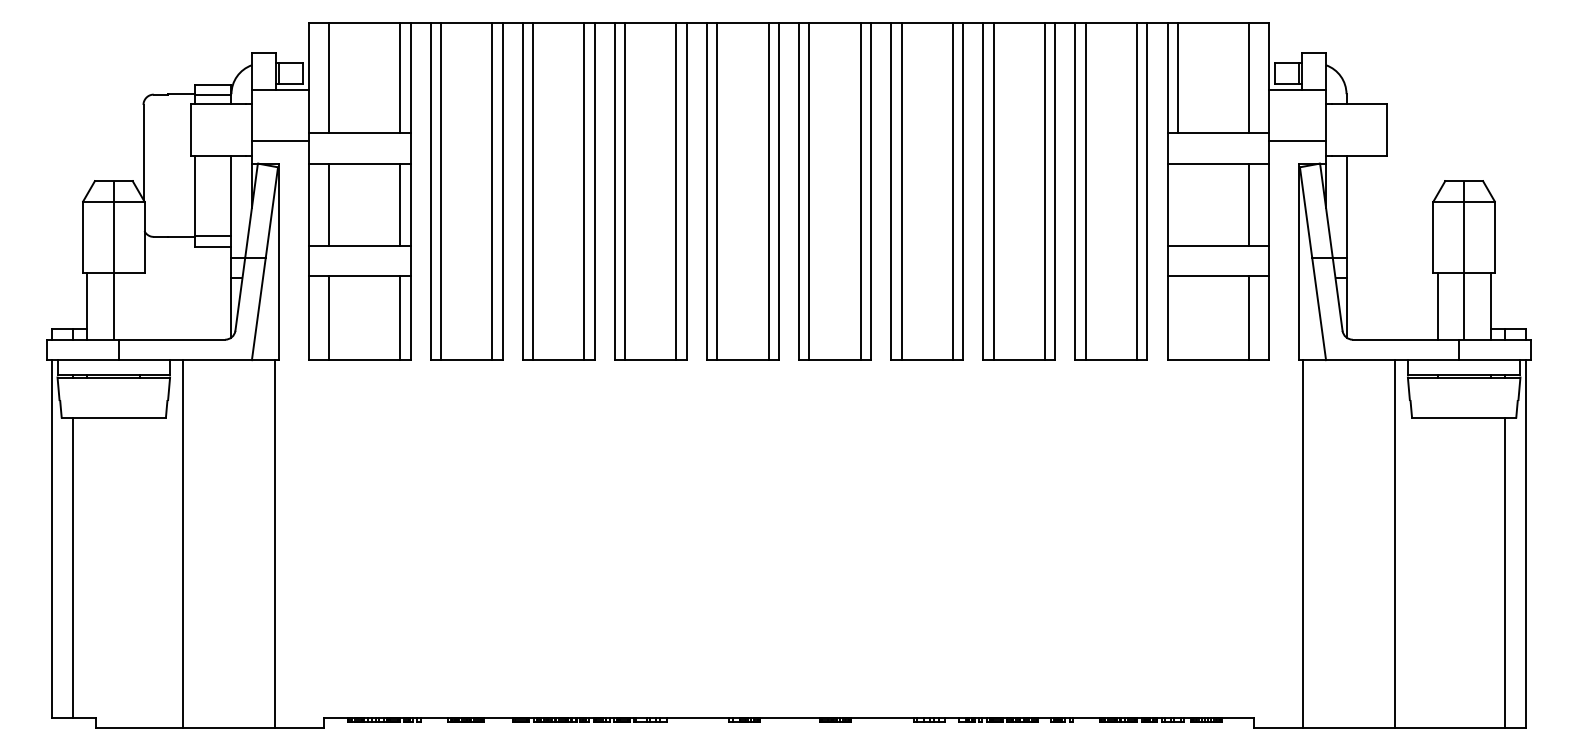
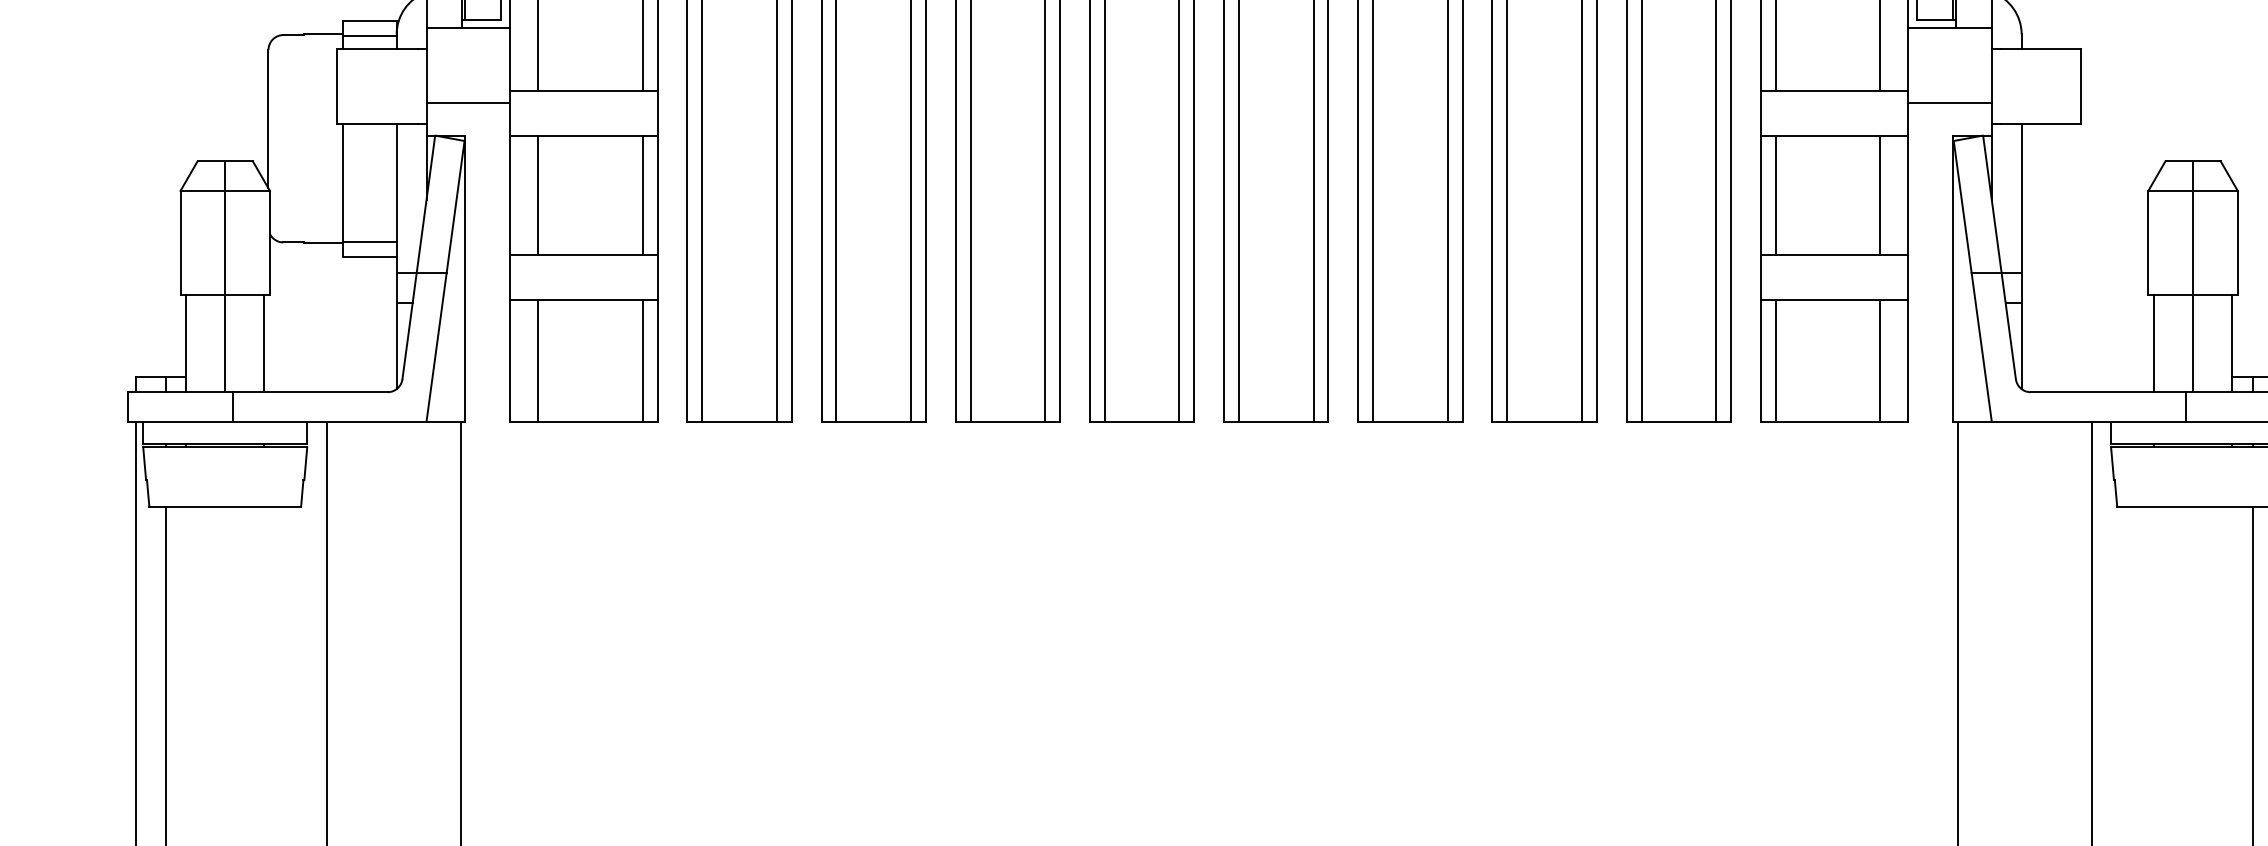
line: (1177, 204) -> (1775, 195), added
line: (140, 306) -> (264, 343), added
line: (1177, 318) -> (1775, 361), added

